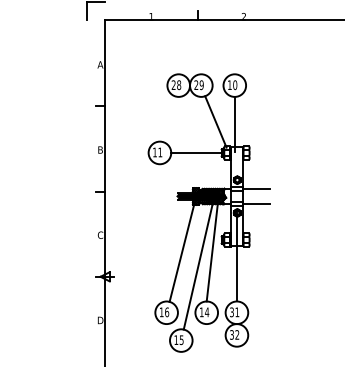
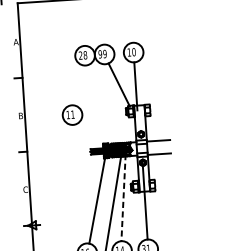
text: (196, 85) -> (100, 54), 29 -> 99
line: (196, 152) -> (104, 112), removed
line: (212, 252) -> (123, 198), solid -> dashed

